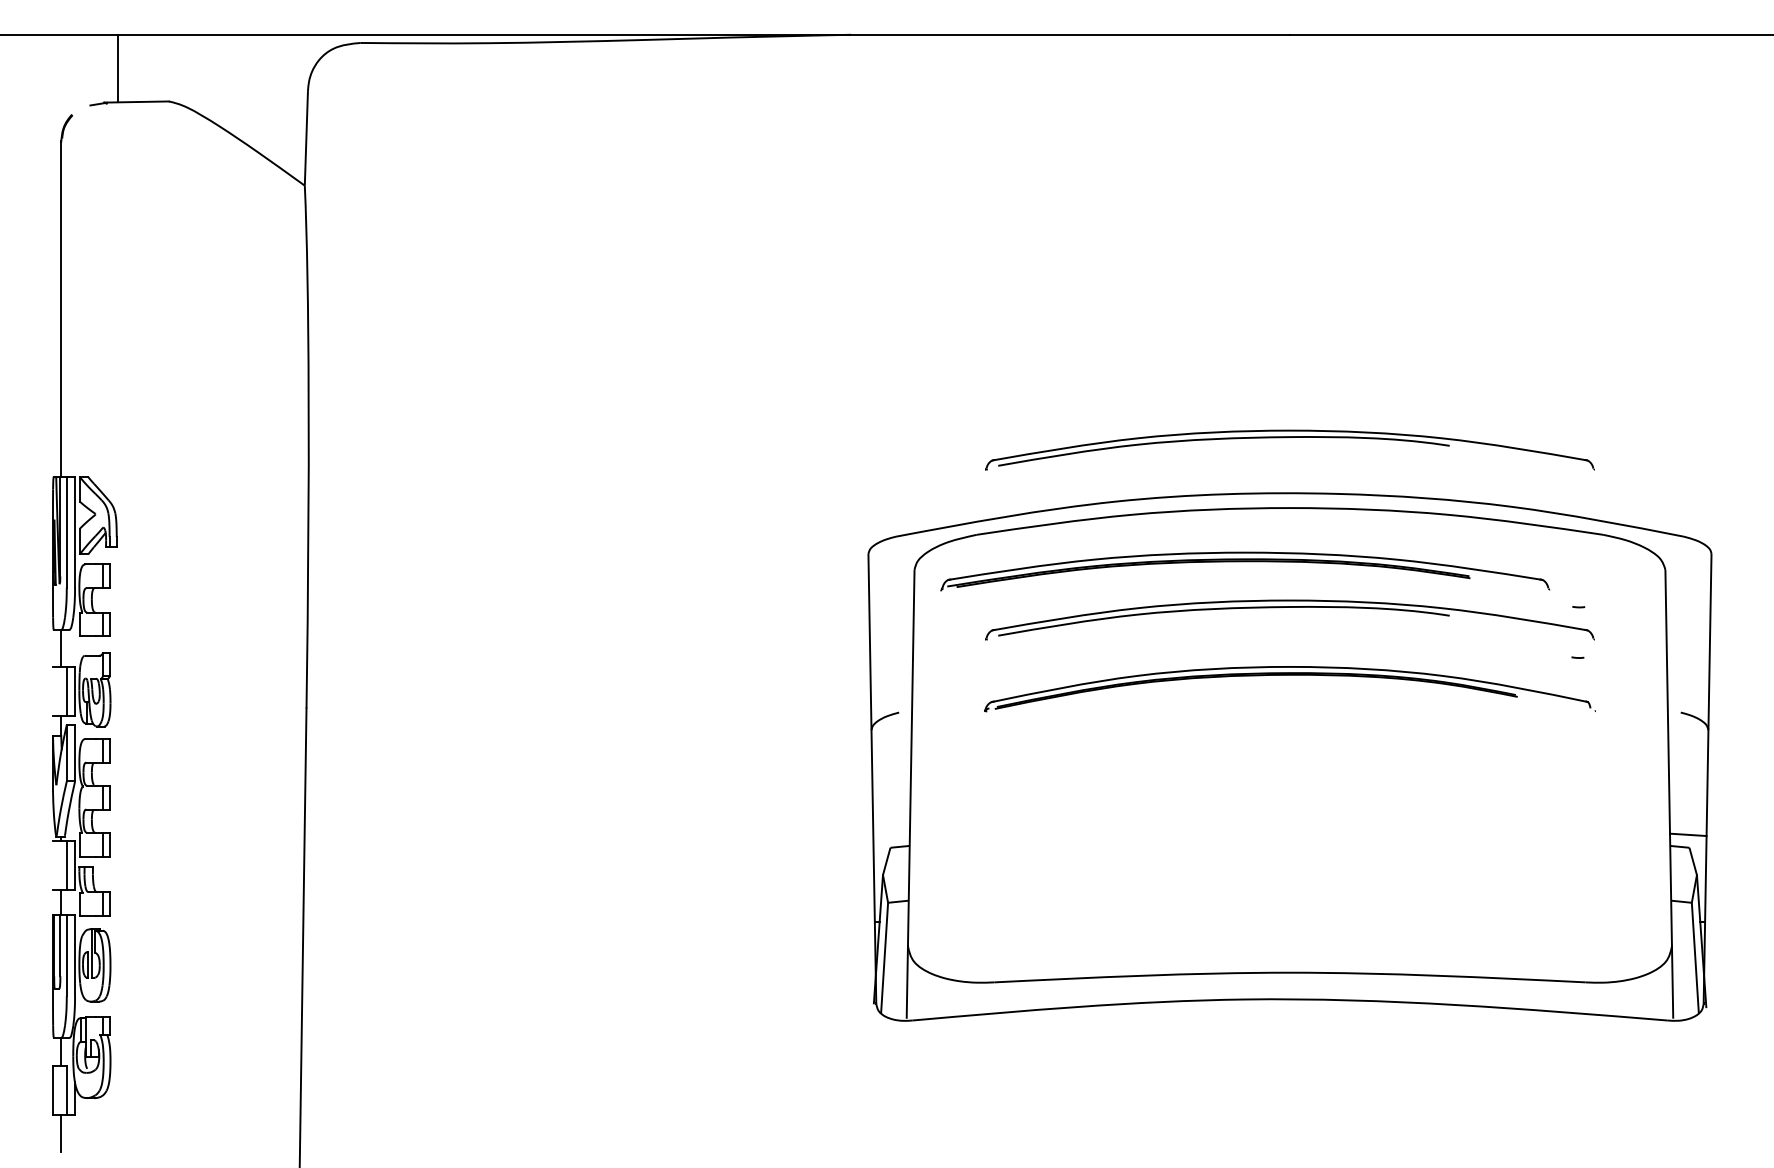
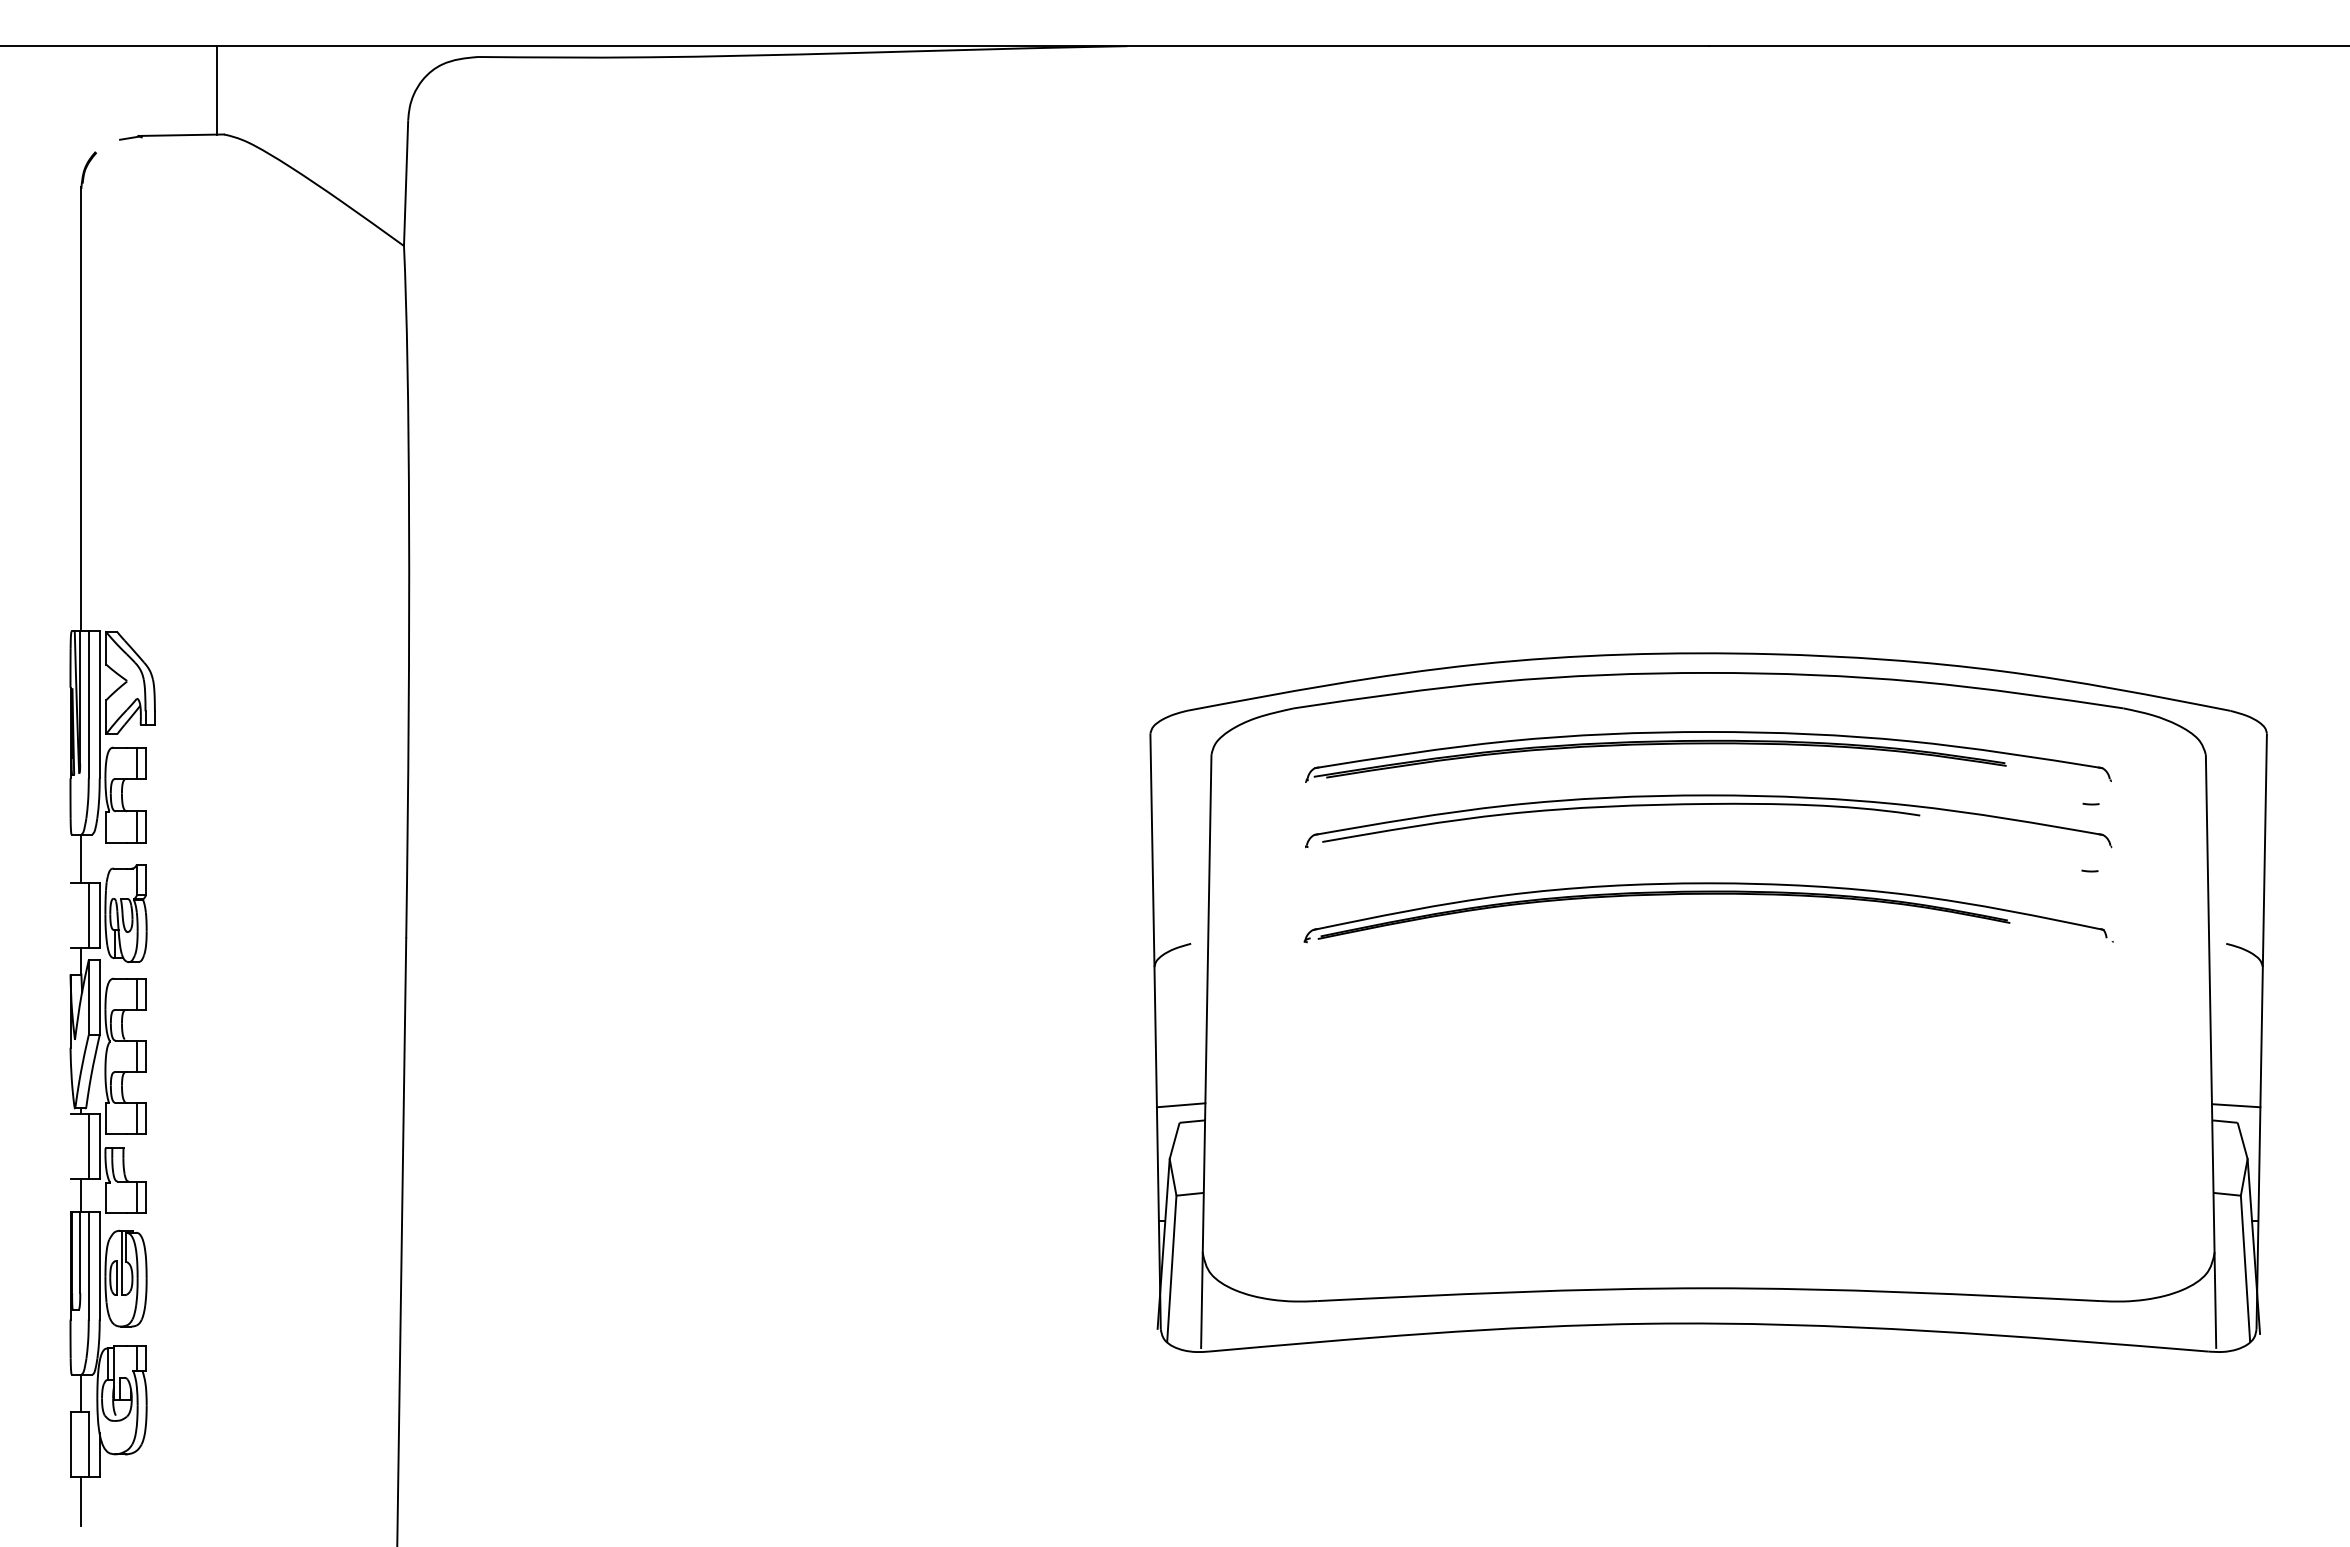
line: (117, 68) -> (216, 90), moved
part: (1289, 437) -> (1708, 579), removed
part: (1245, 562) -> (1708, 744), moved
line: (891, 834) -> (1180, 1105), added

